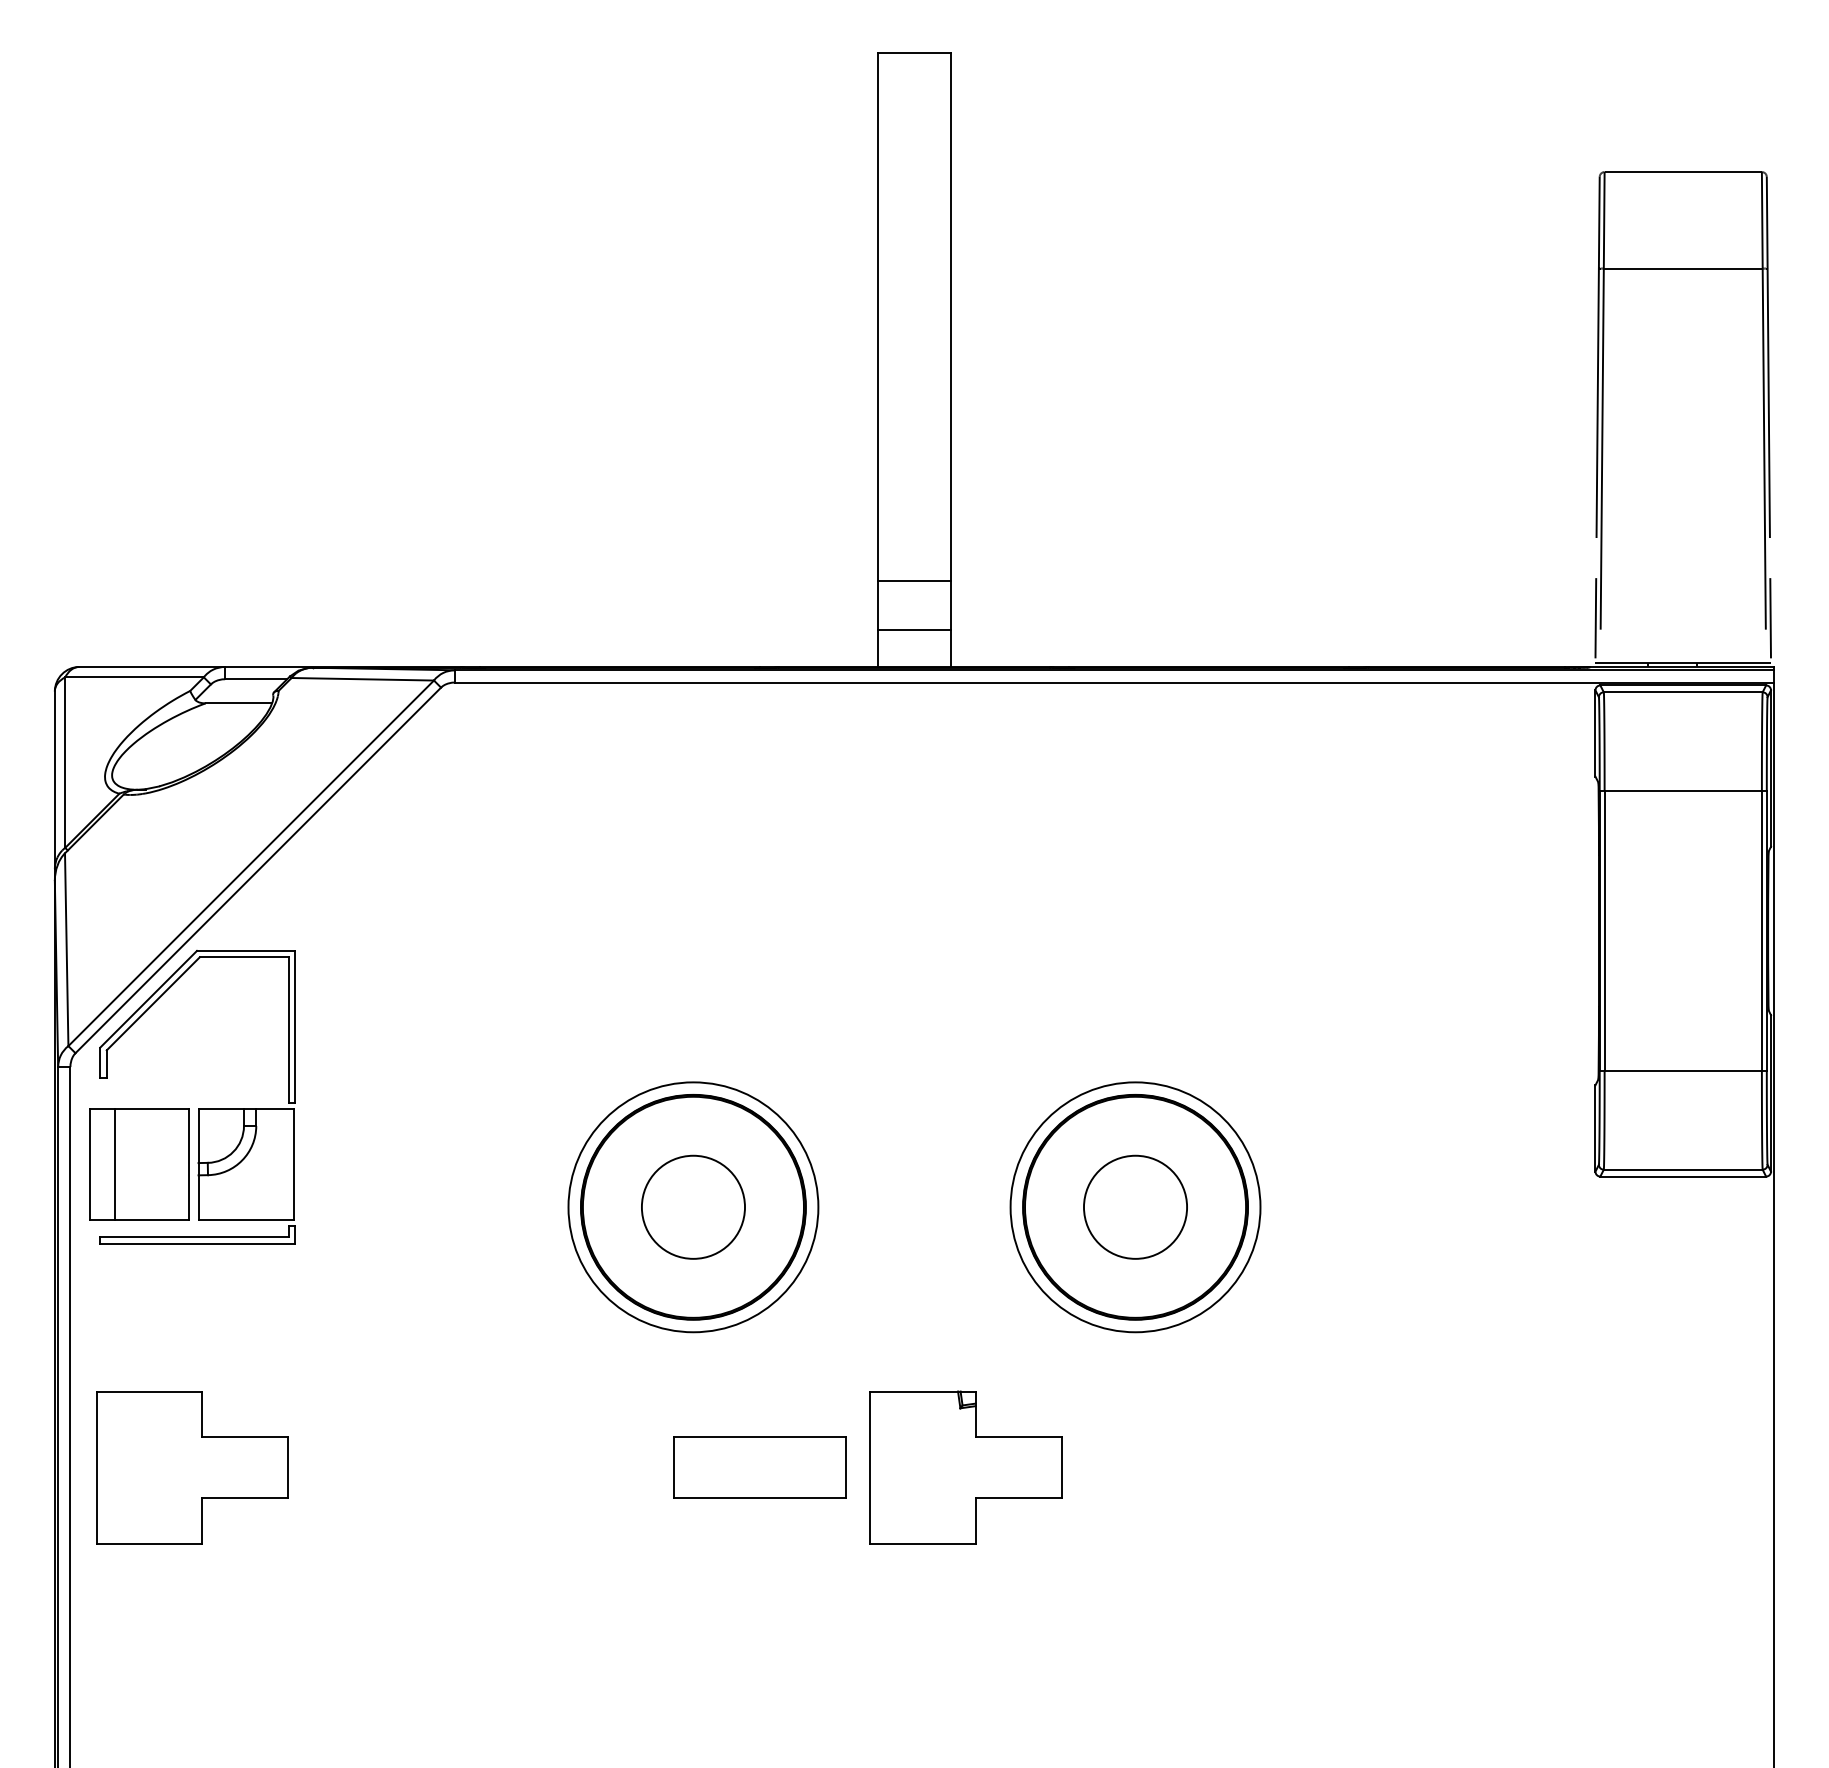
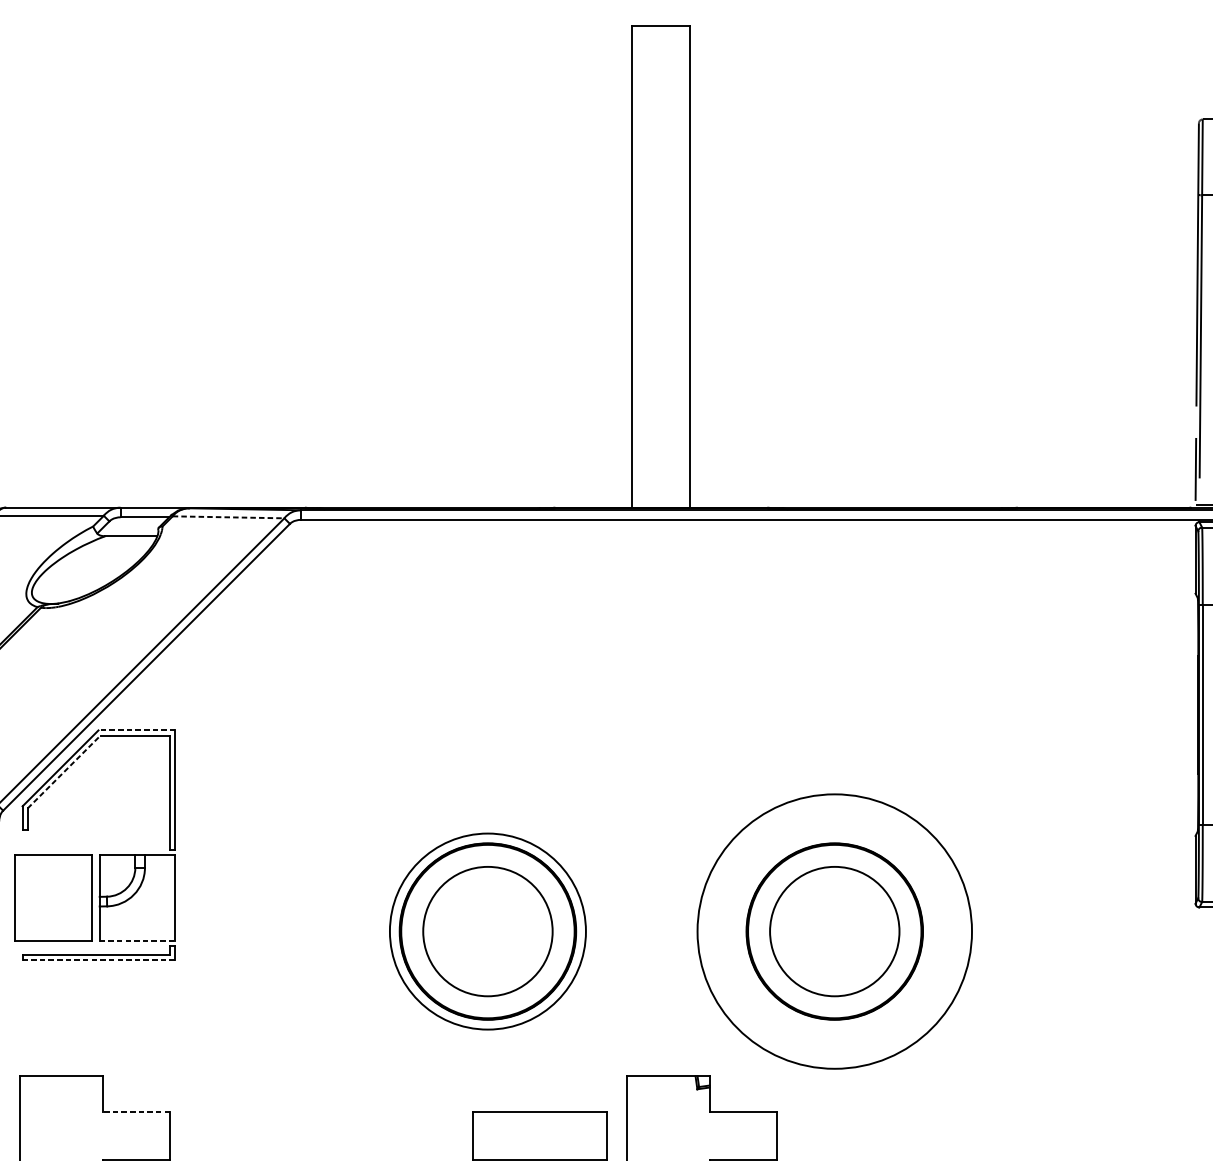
line: (914, 581) -> (661, 440), removed
line: (914, 630) -> (661, 479), removed
line: (363, 679) -> (229, 517), solid -> dashed
line: (245, 950) -> (136, 730), solid -> dashed
line: (153, 1003) -> (64, 771), solid -> dashed
line: (114, 1164) -> (33, 897), removed
circle: (693, 1206) -> (487, 930), size x1.6
circle: (1135, 1206) -> (834, 930), size x1.6
circle: (1135, 1207) -> (834, 931), size x1.4
line: (246, 1219) -> (137, 941), solid -> dashed
line: (198, 1243) -> (99, 959), solid -> dashed
line: (245, 1436) -> (136, 1111), solid -> dashed

